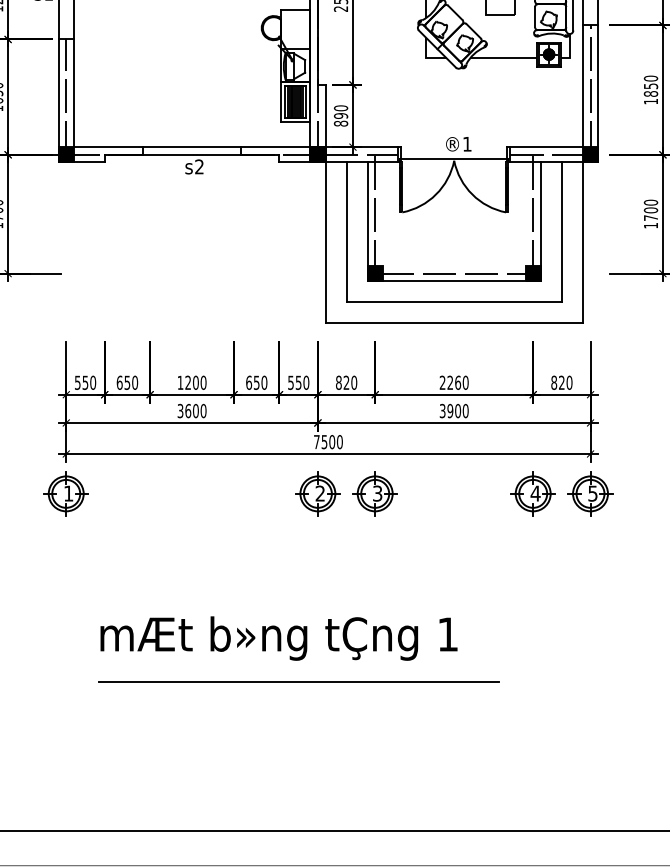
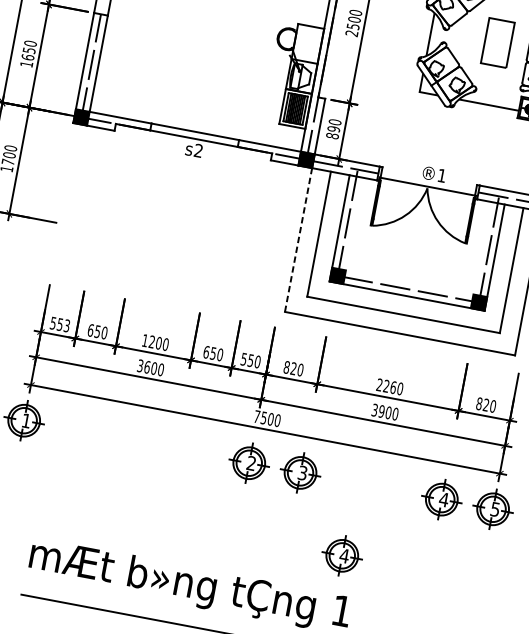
line: (325, 242) -> (298, 239), solid -> dashed
text: (93, 382) -> (67, 325), 550 -> 553
part: (436, 574) -> (341, 555), added

